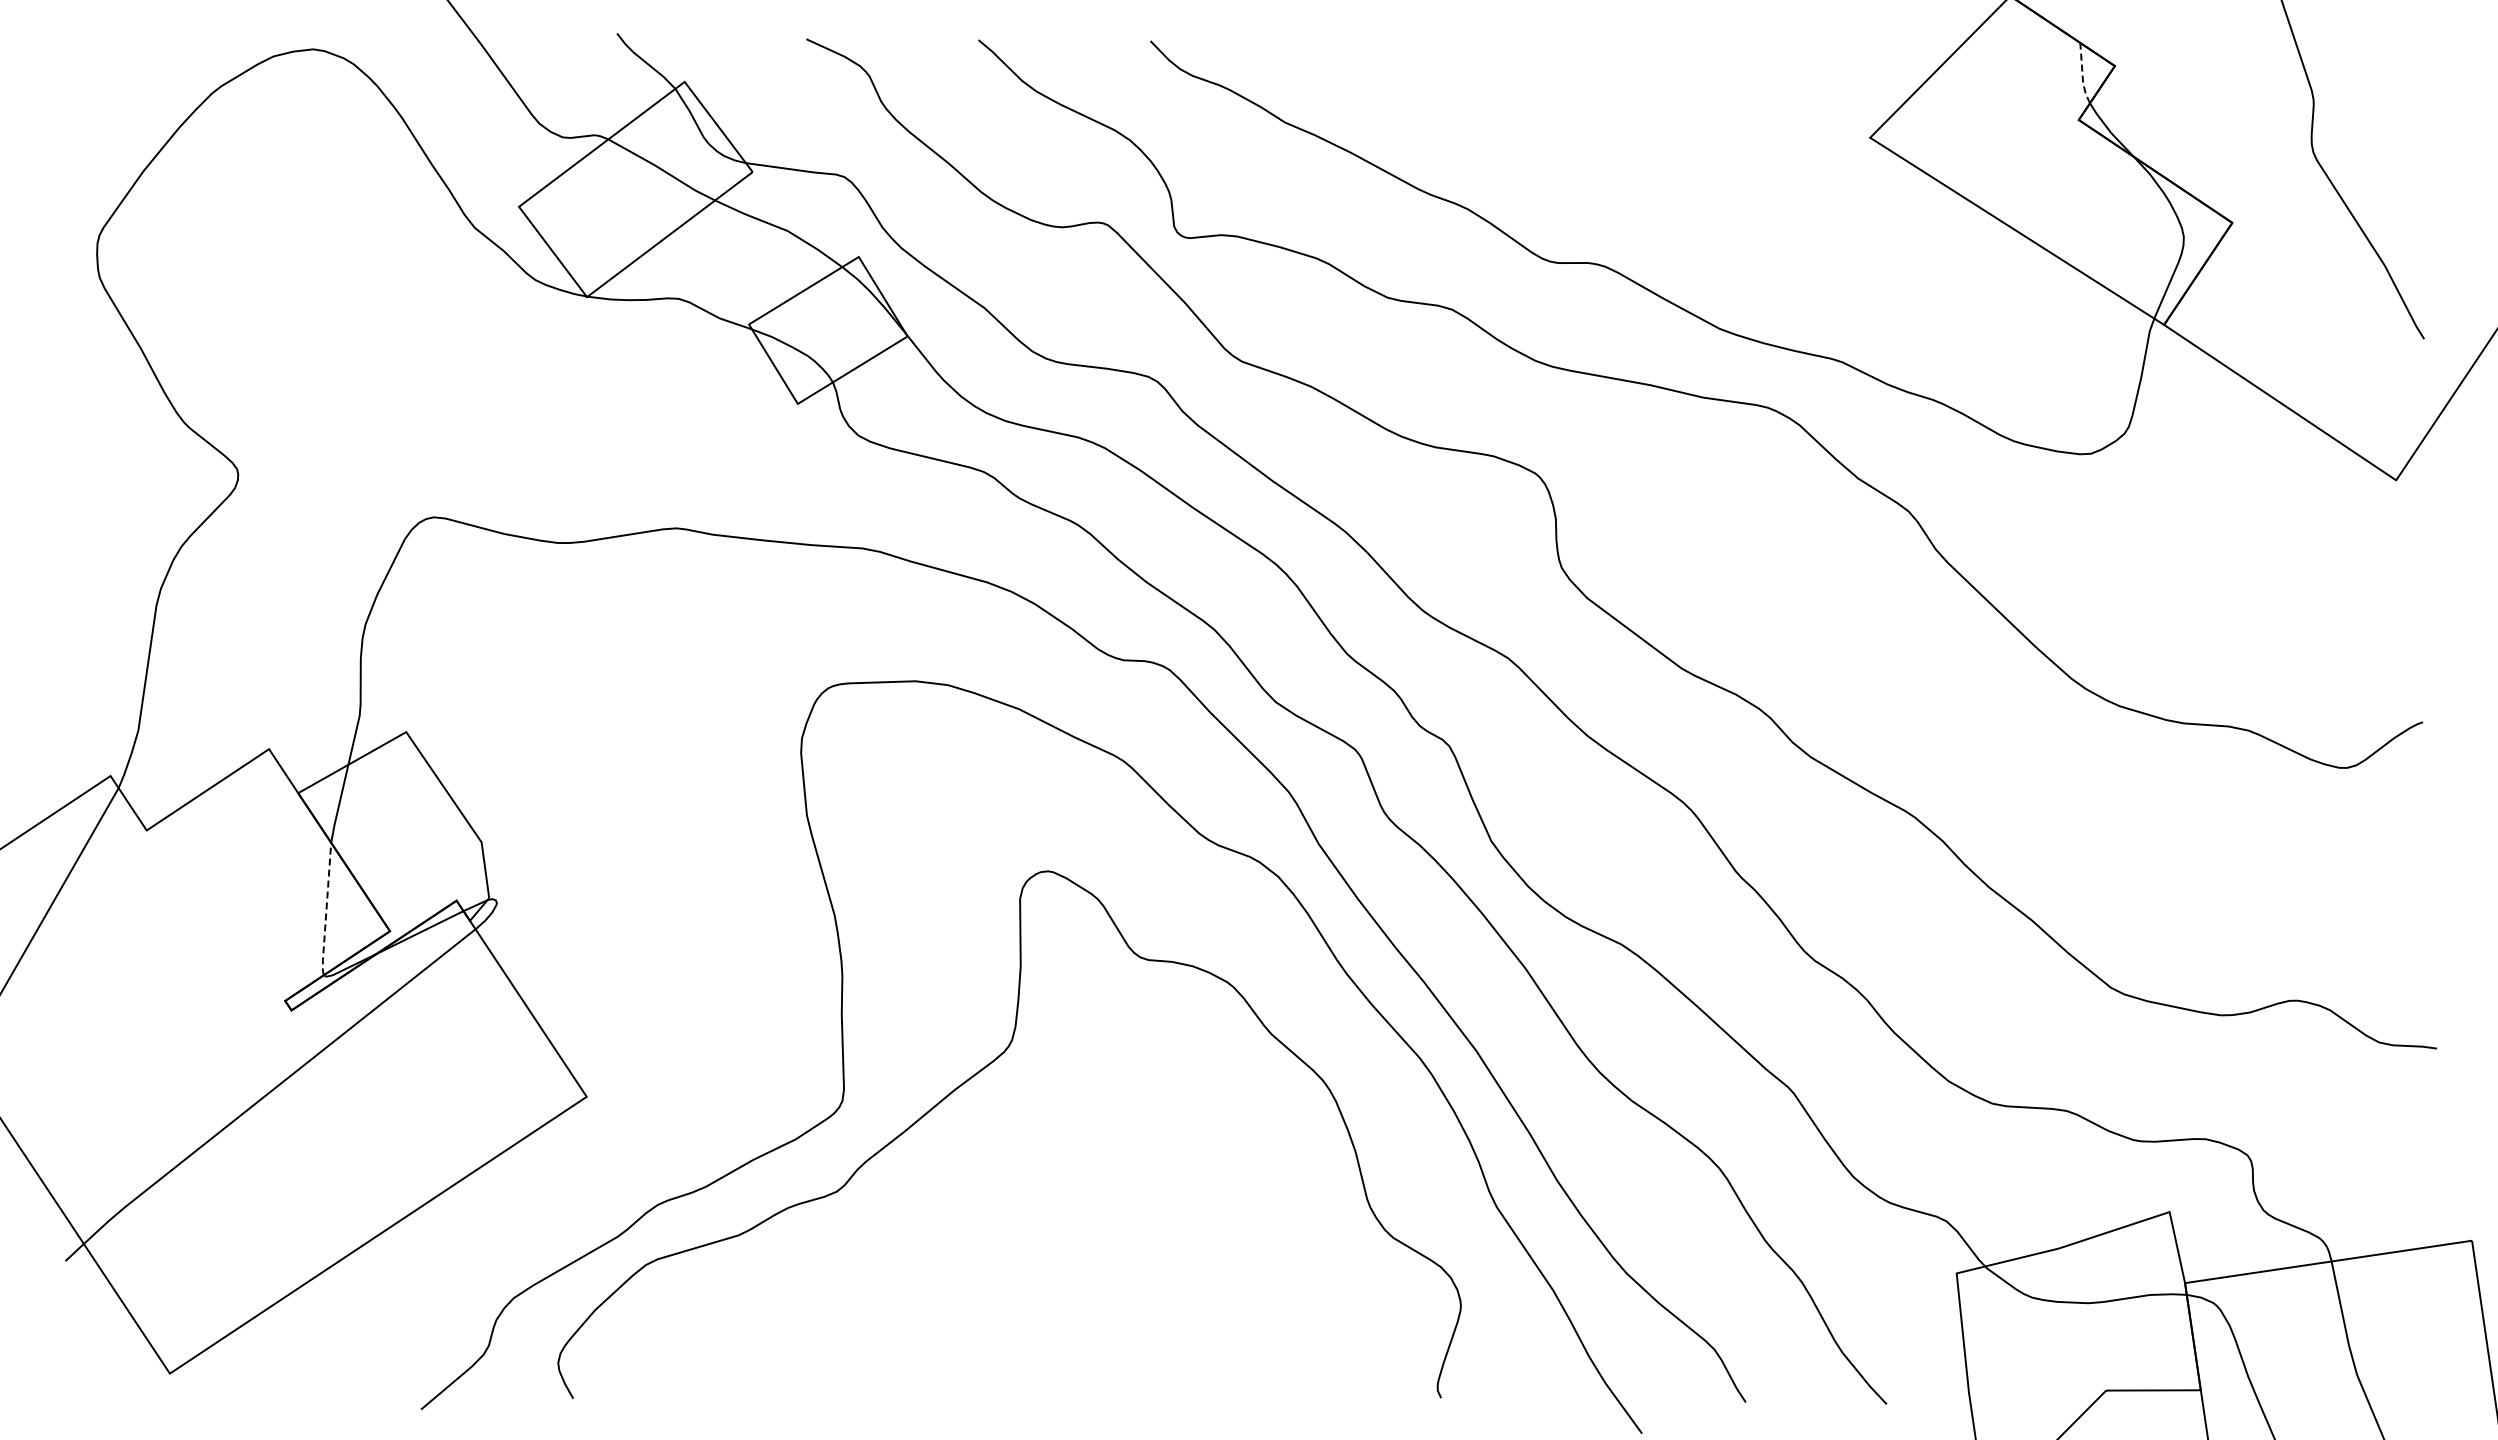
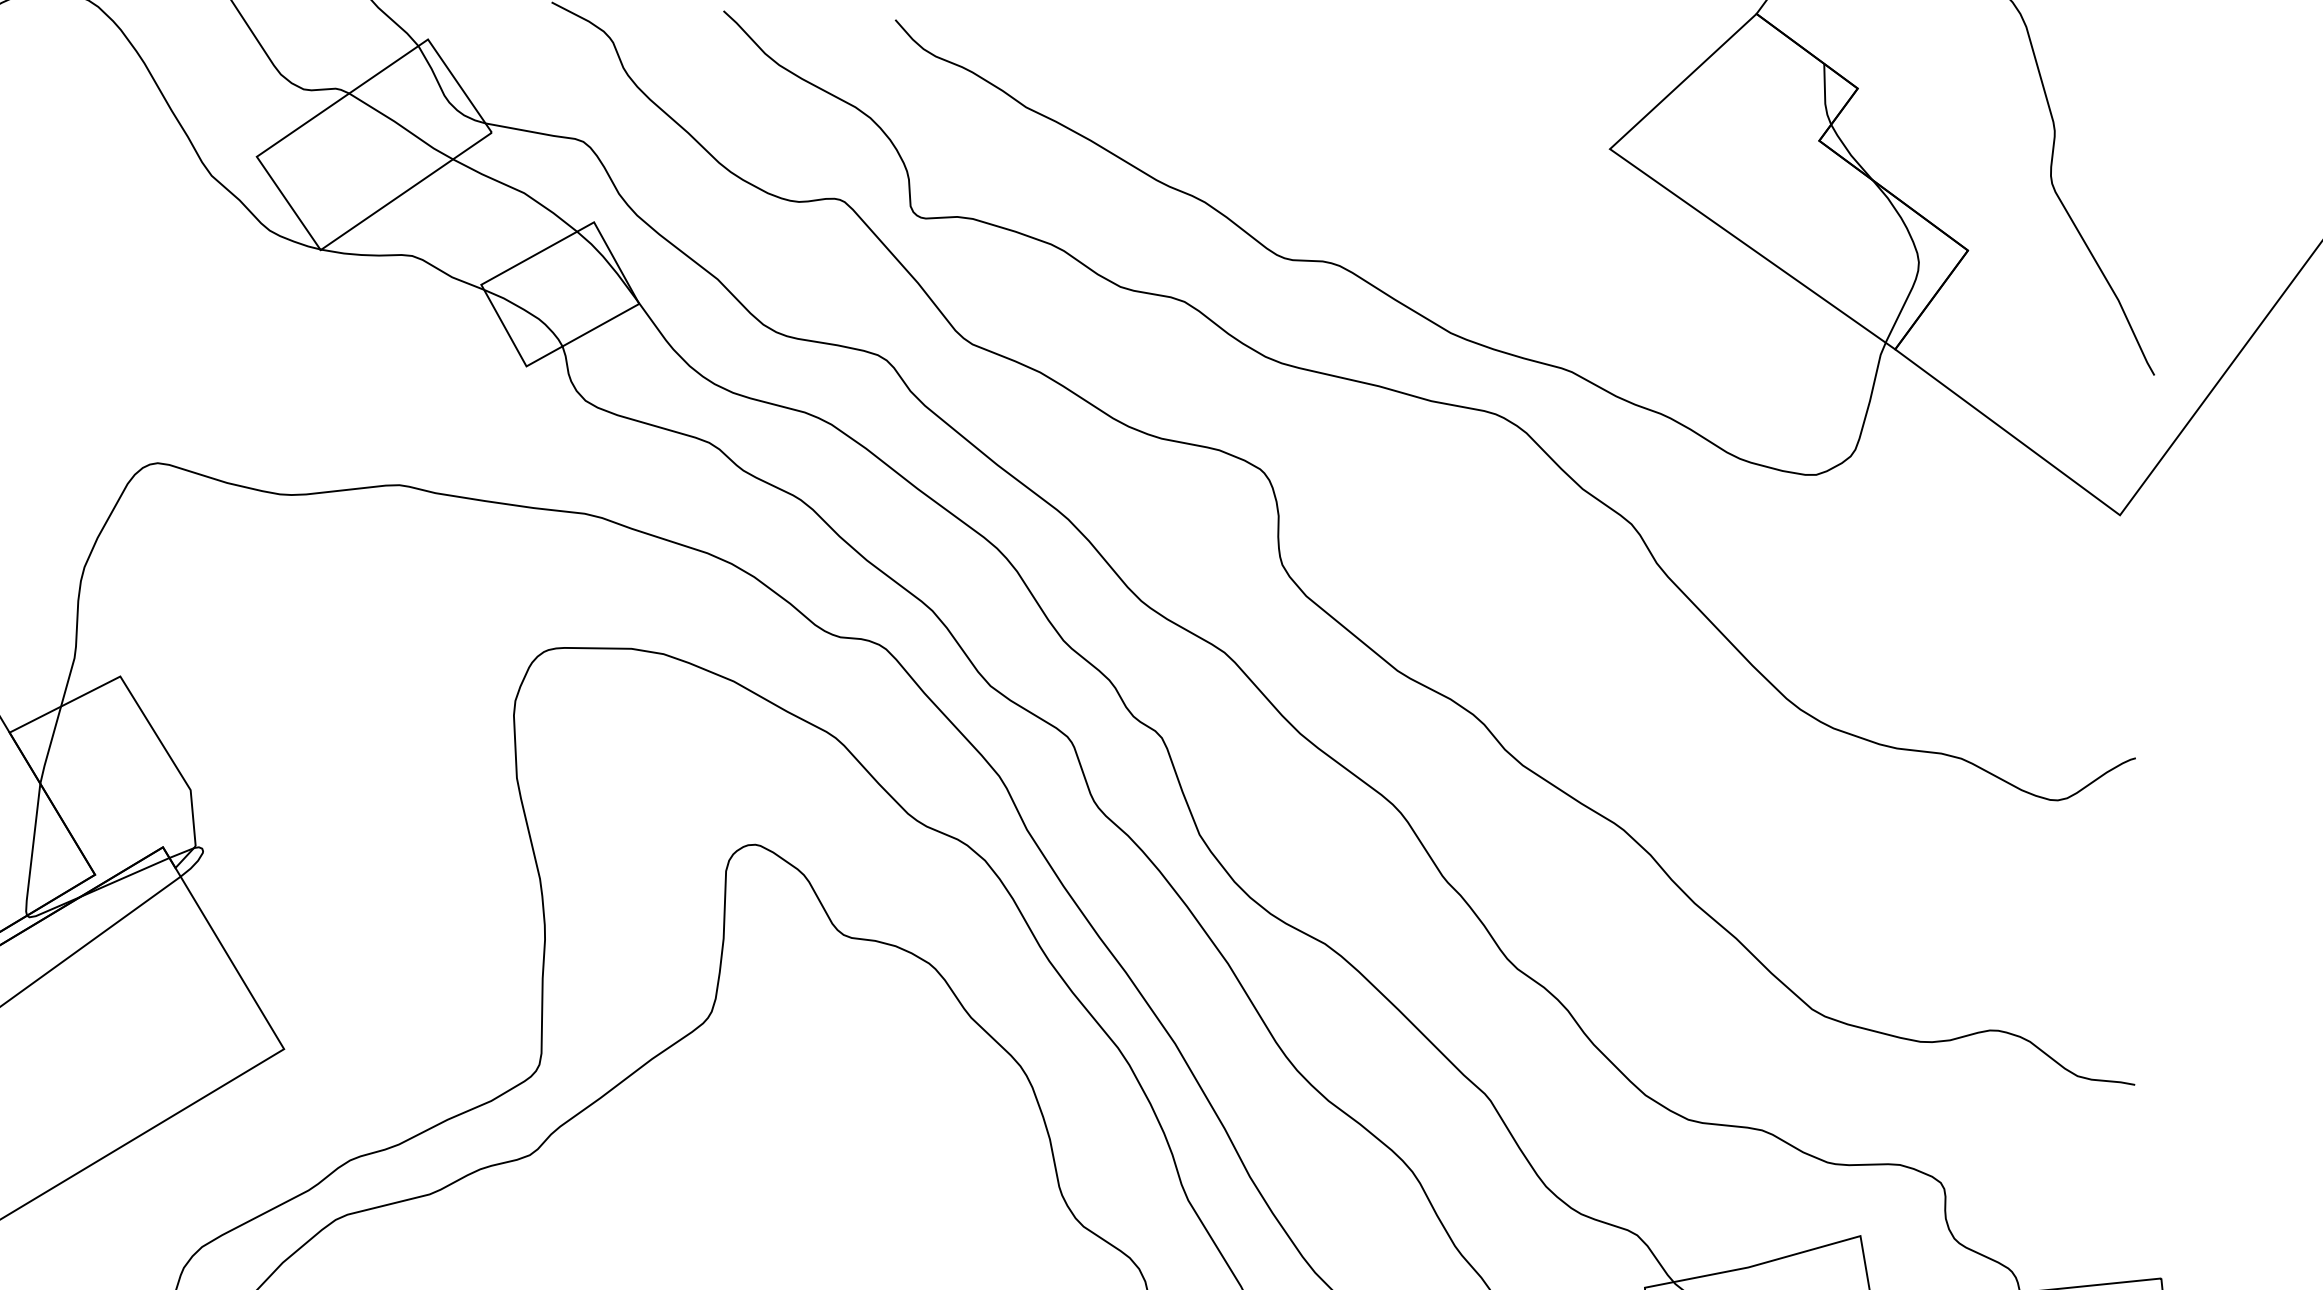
line: (2082, 75) -> (1824, 96), dashed -> solid
line: (326, 910) -> (32, 851), dashed -> solid

